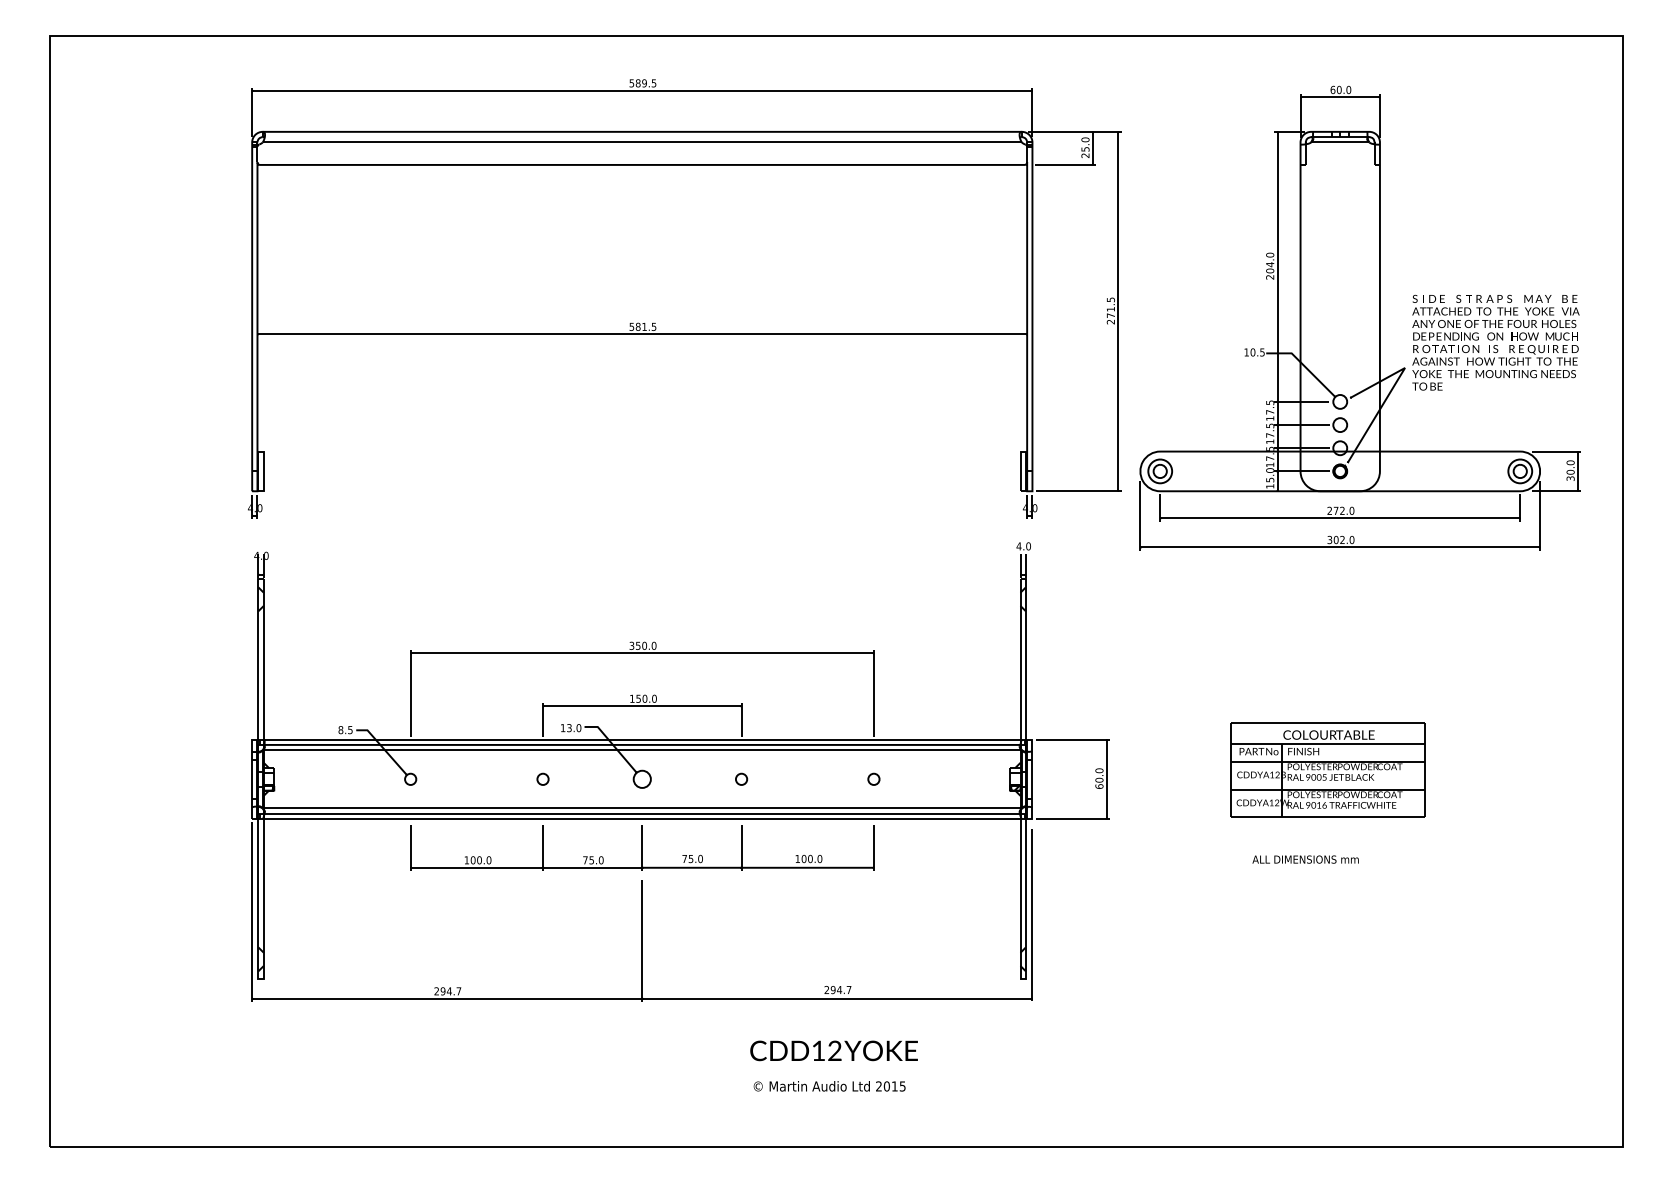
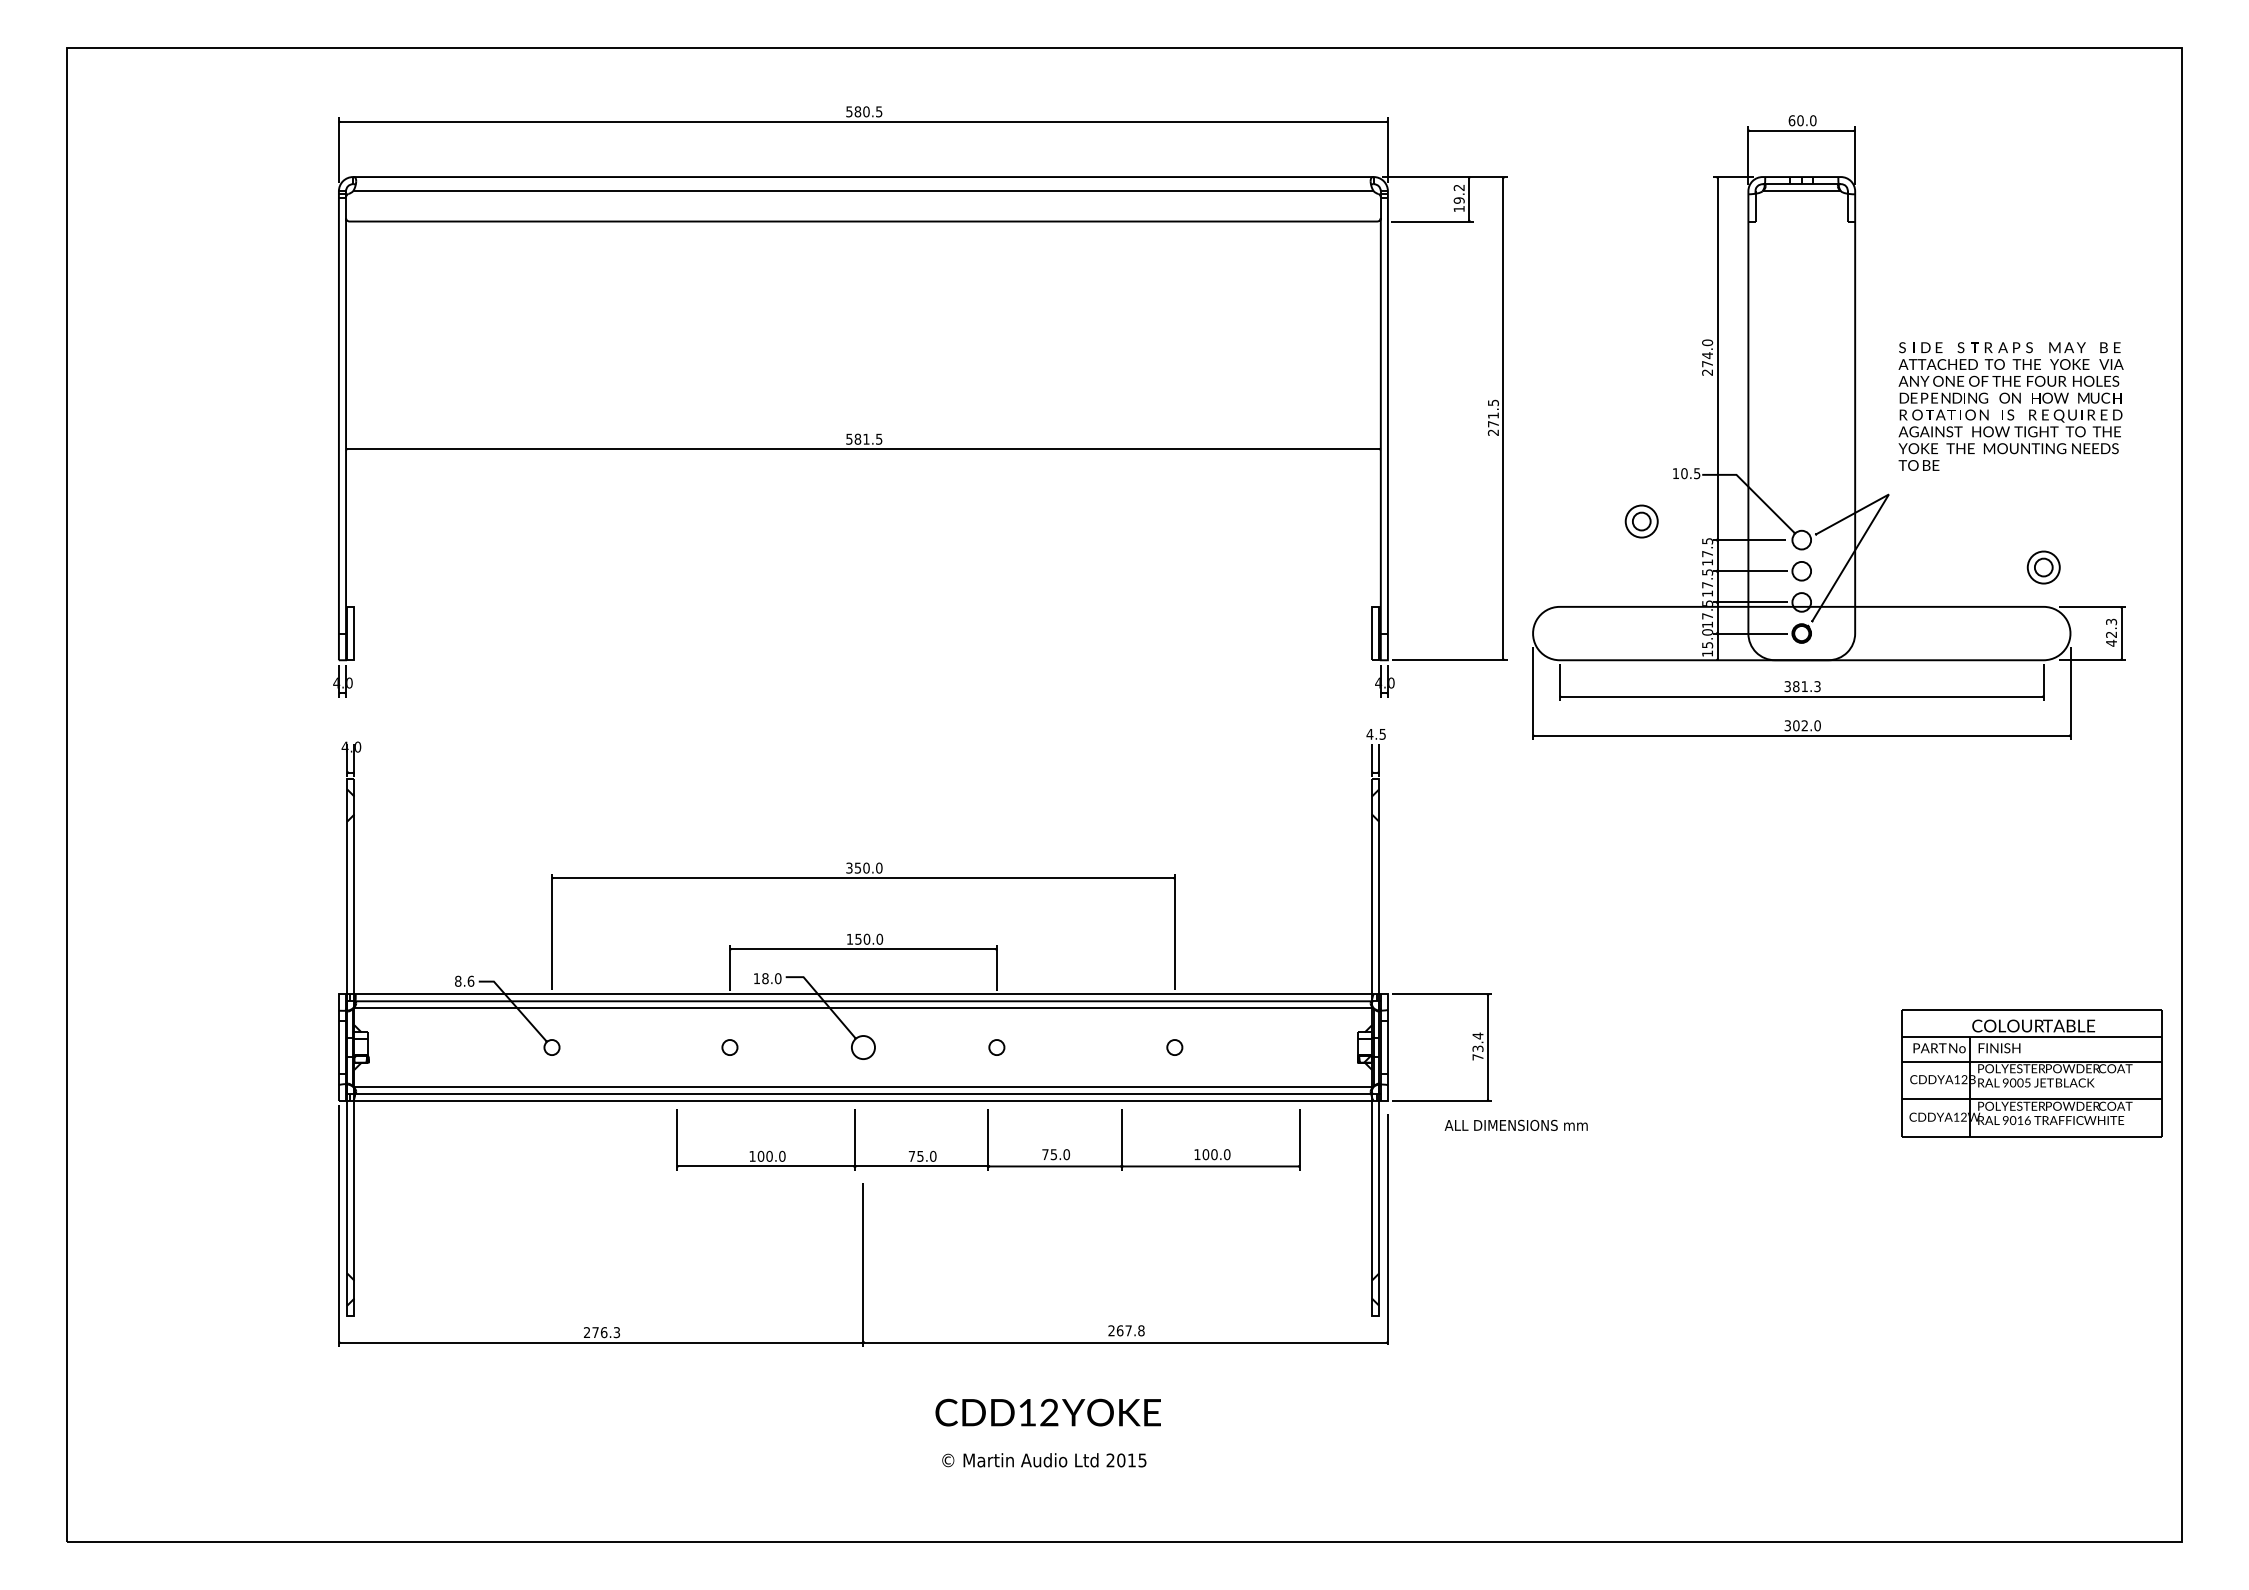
text: (644, 83) -> (866, 111), 589.5 -> 580.5
text: (1084, 147) -> (1458, 198), 25.0 -> 19.2
text: (1270, 270) -> (1707, 363), 204.0 -> 274.0
text: (1495, 342) -> (2010, 406), moved
text: (1570, 470) -> (2111, 632), 30.0 -> 42.3
part: (1160, 471) -> (1641, 521), moved
part: (1520, 471) -> (2043, 567), moved
text: (1340, 510) -> (1802, 686), 272.0 -> 381.3
text: (1028, 545) -> (1382, 733), 4.0 -> 4.5
text: (569, 727) -> (765, 978), 13.0 -> 18.0
text: (350, 729) -> (470, 980), 8.5 -> 8.6
part: (1327, 770) -> (2031, 1073), moved
text: (1099, 778) -> (1477, 1046), 60.0 -> 73.4
part: (642, 847) -> (988, 1139), moved
text: (1305, 858) -> (1515, 1124), moved
text: (840, 989) -> (1130, 1330), 294.7 -> 267.8
text: (450, 991) -> (605, 1332), 294.7 -> 276.3
text: (833, 1050) -> (1047, 1412), moved
text: (829, 1086) -> (1044, 1460), moved

